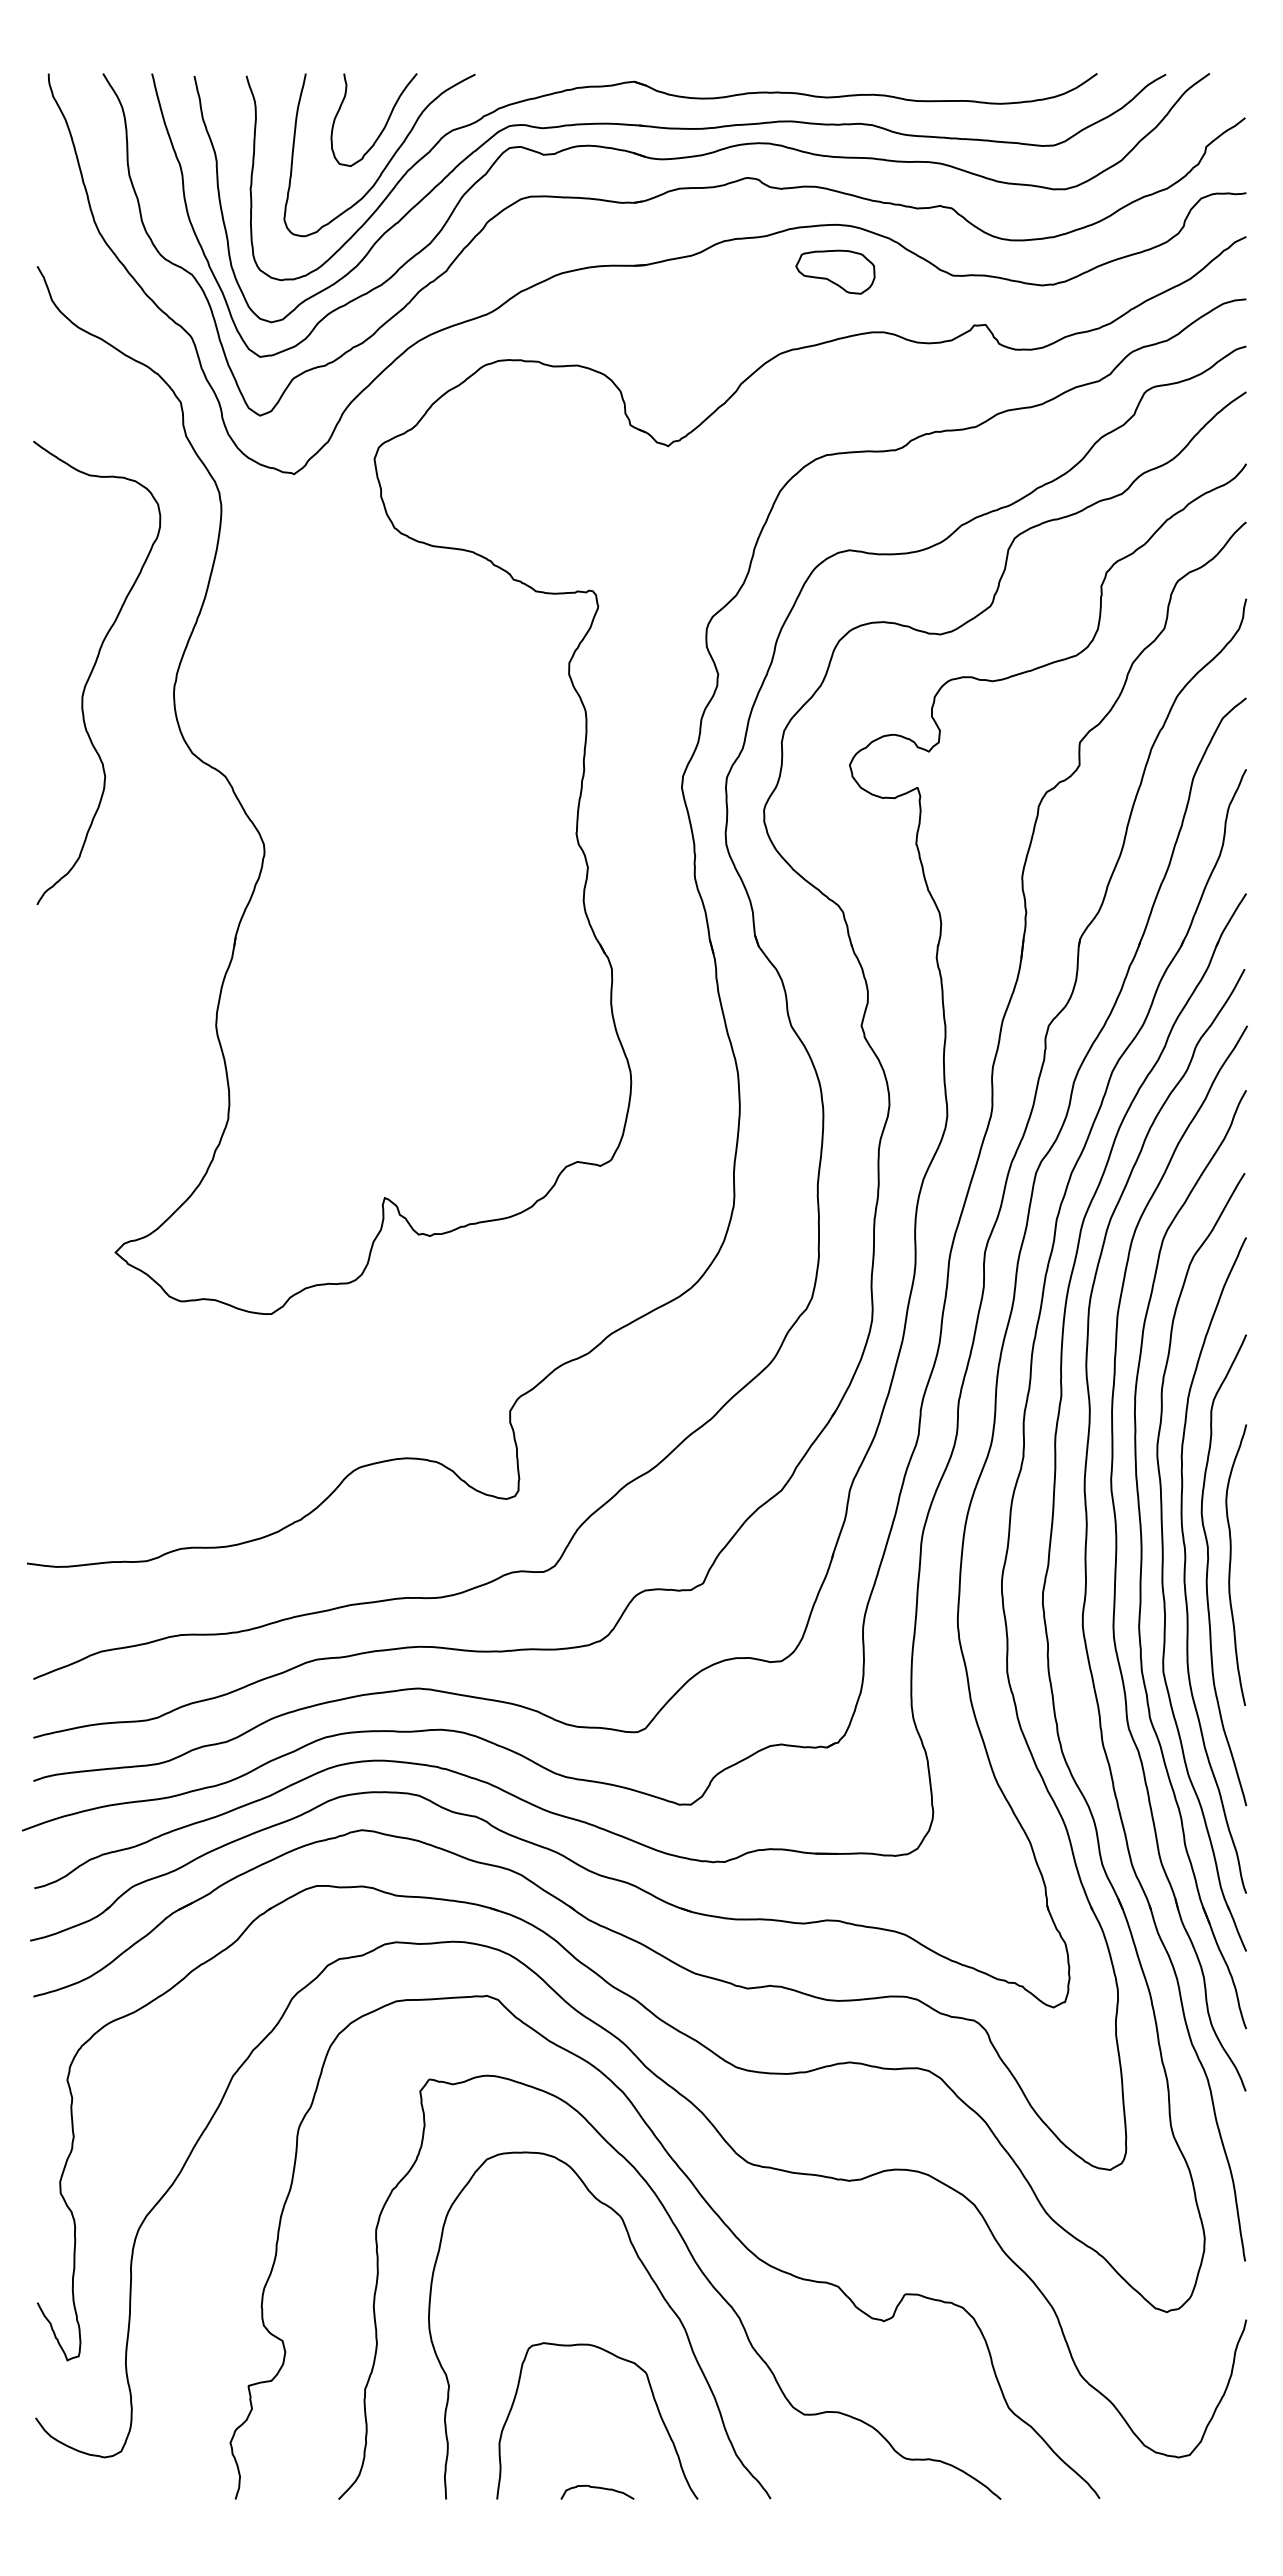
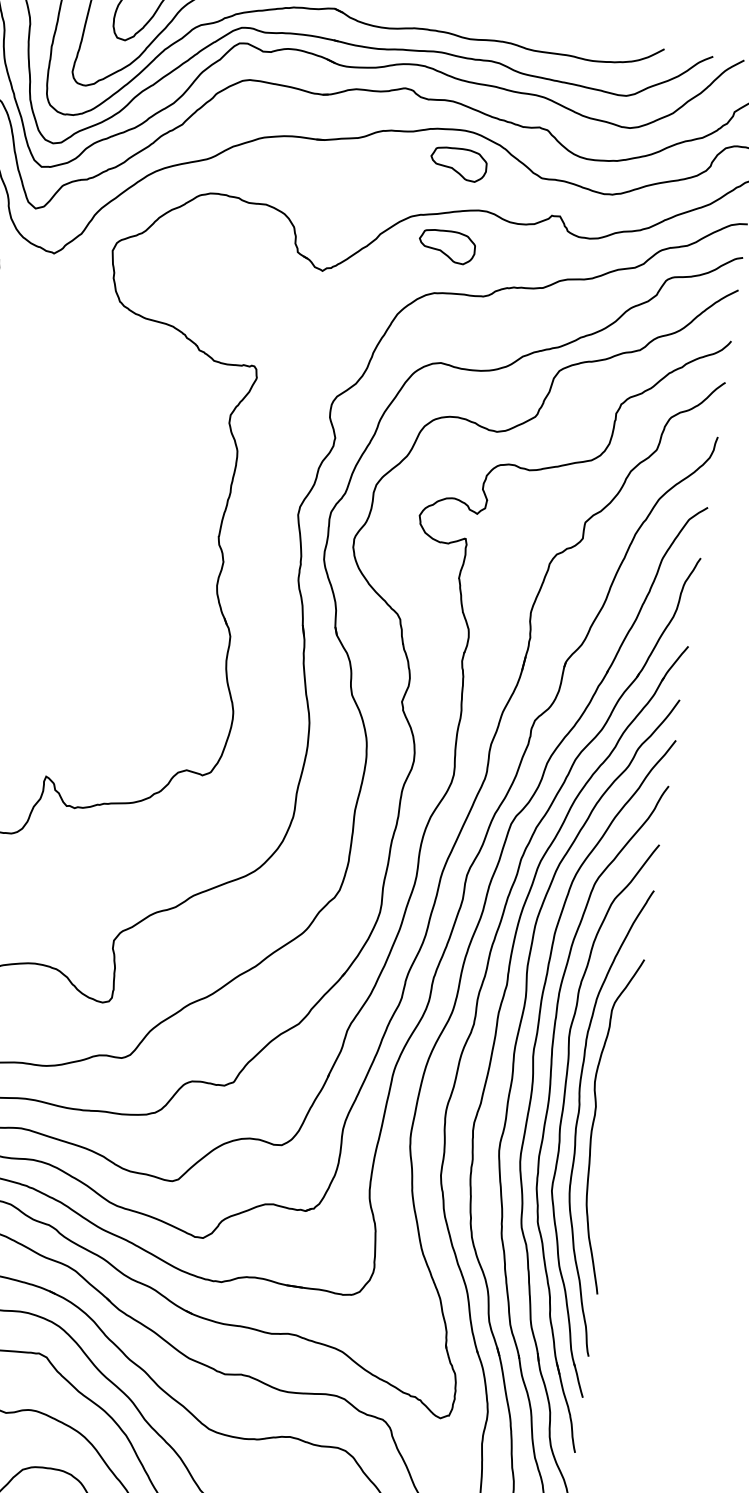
part: (835, 387) -> (447, 245), added
curve: (1231, 1562) -> (611, 1120), removed

